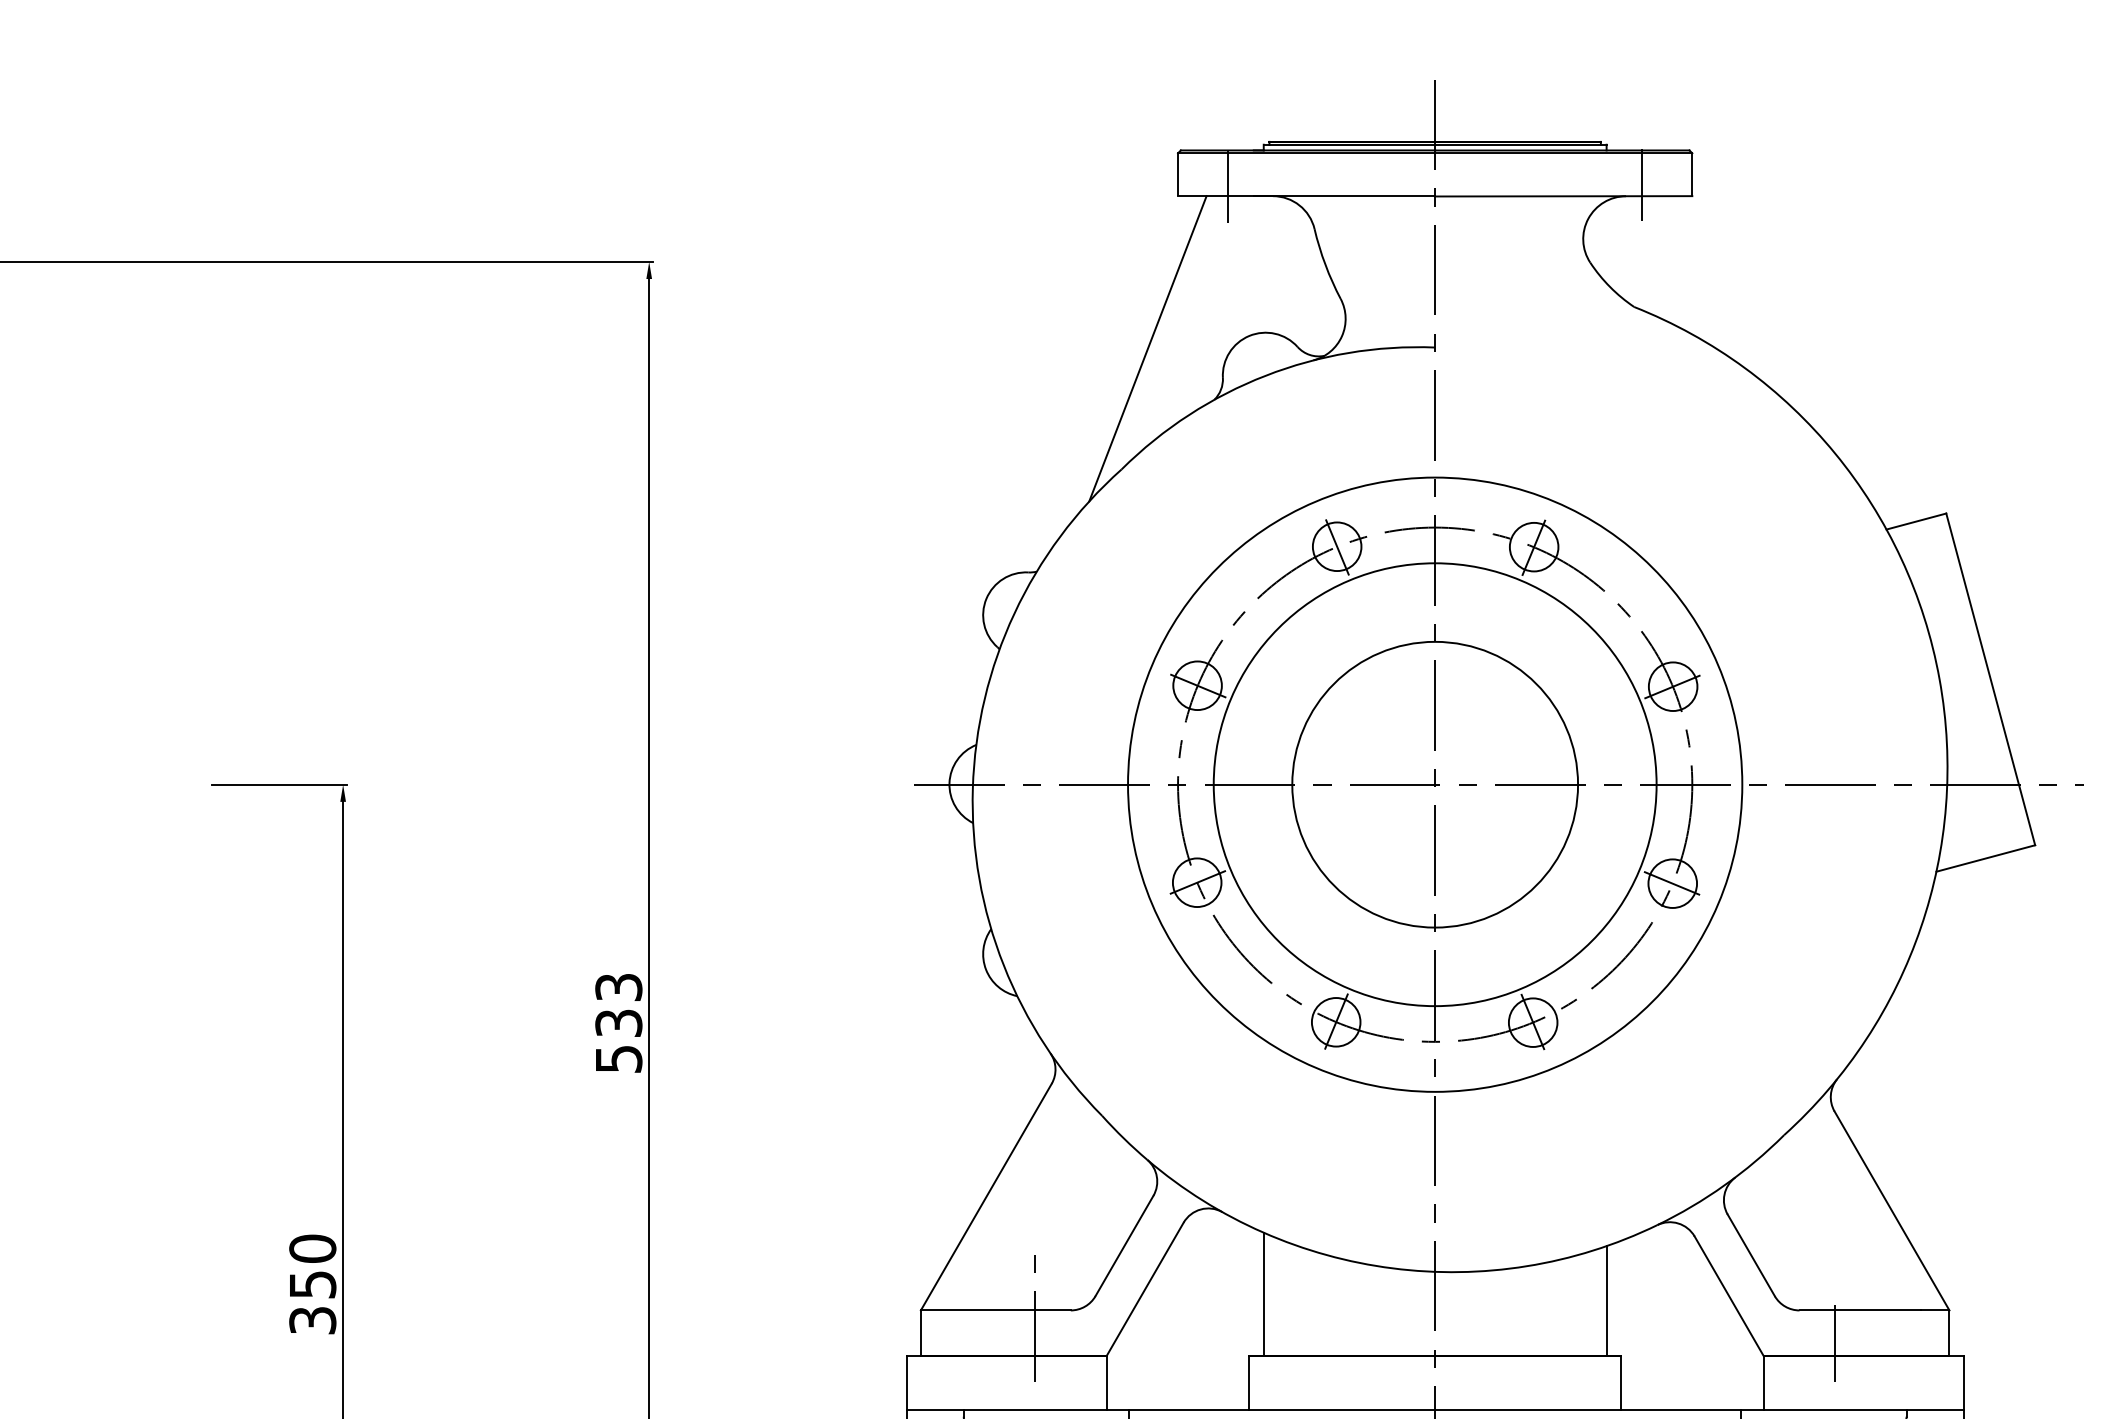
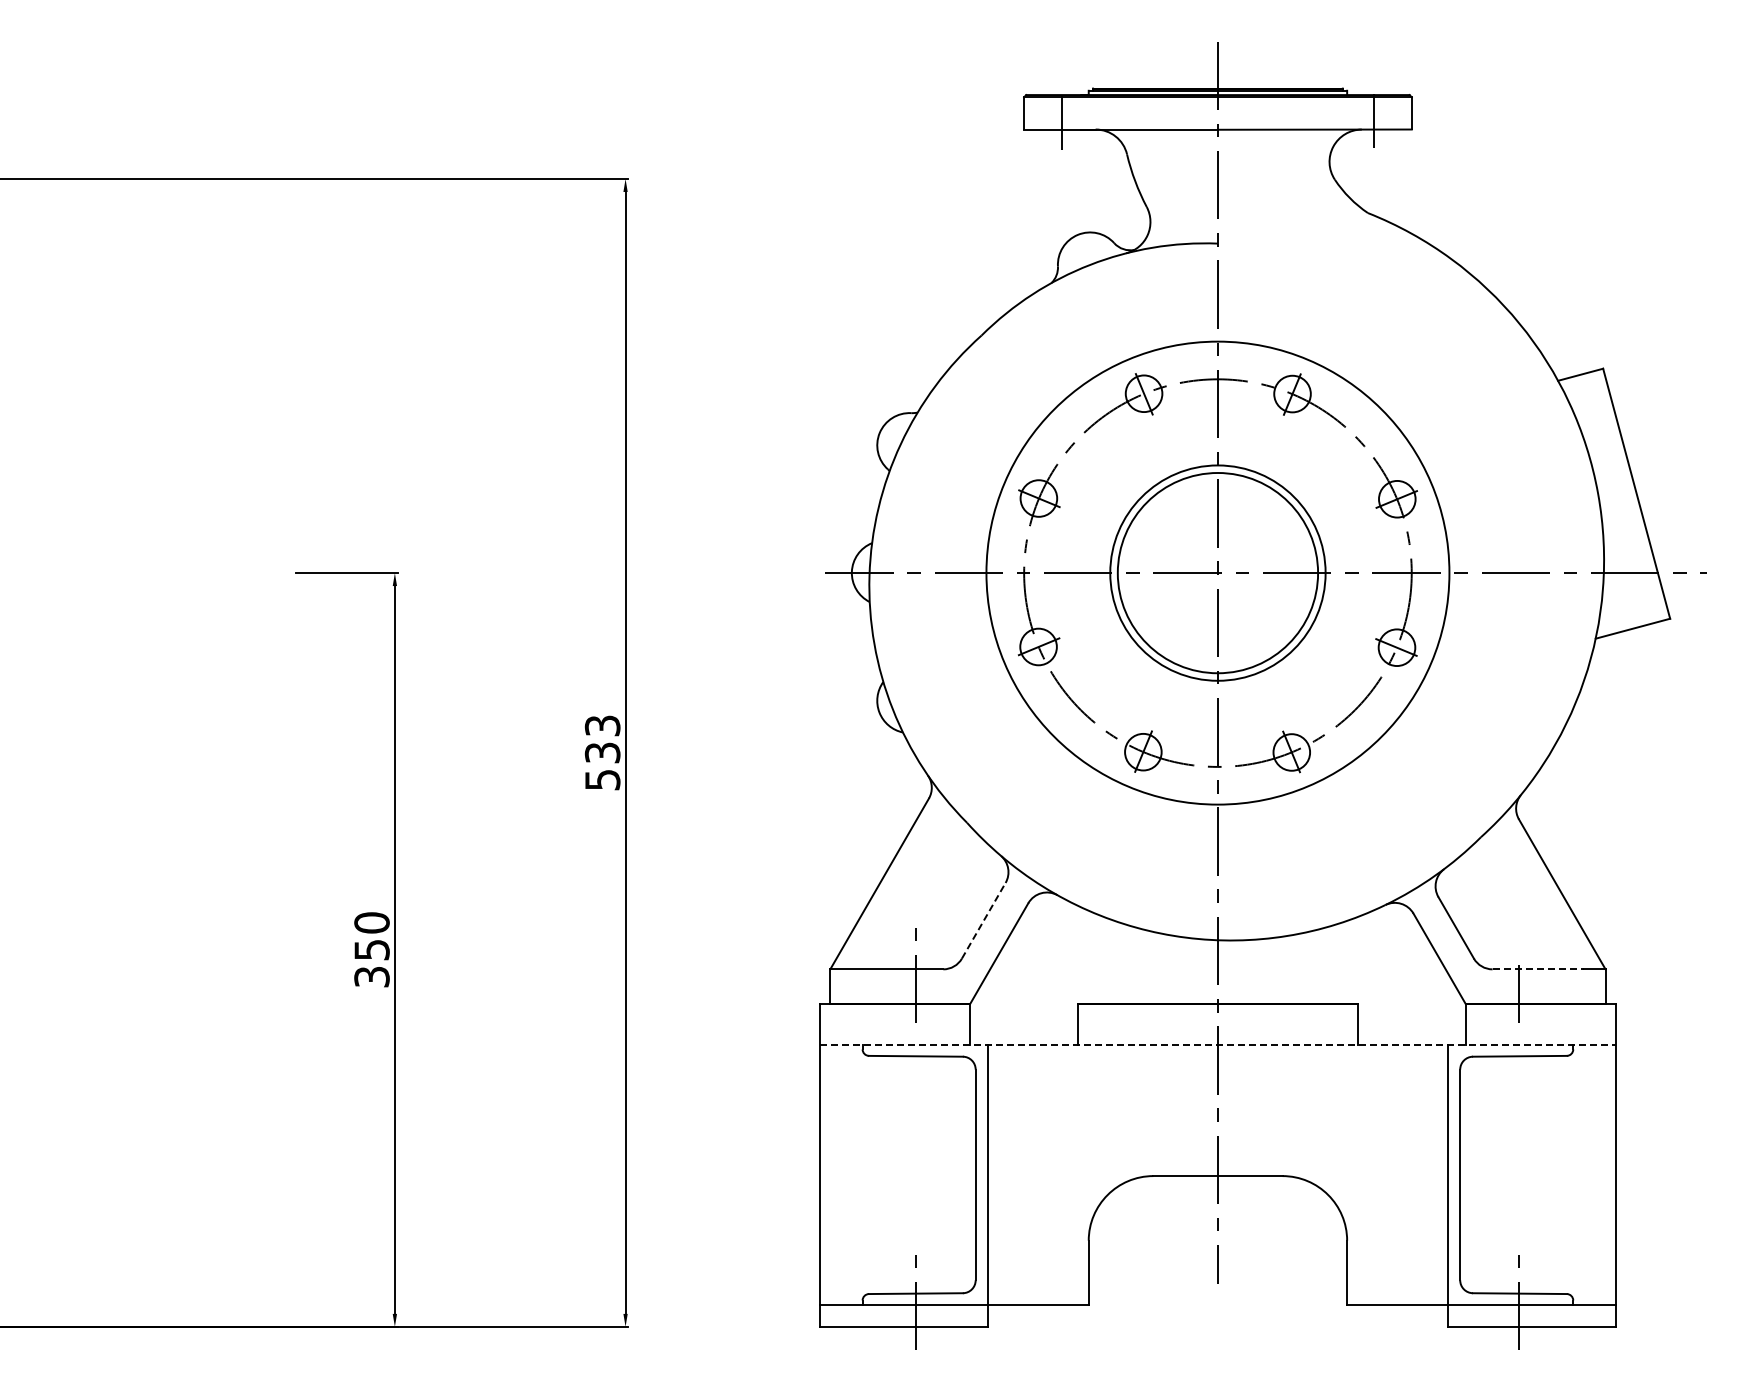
line: (1147, 348) -> (1001, 244), removed
circle: (1434, 785) -> (1217, 573), size x0.6
line: (1124, 1245) -> (983, 920), solid -> dashed
line: (1263, 1293) -> (1088, 956), removed
line: (1607, 1300) -> (1347, 961), removed
line: (1860, 1310) -> (1538, 969), solid -> dashed
line: (1435, 1410) -> (1218, 1044), solid -> dashed

